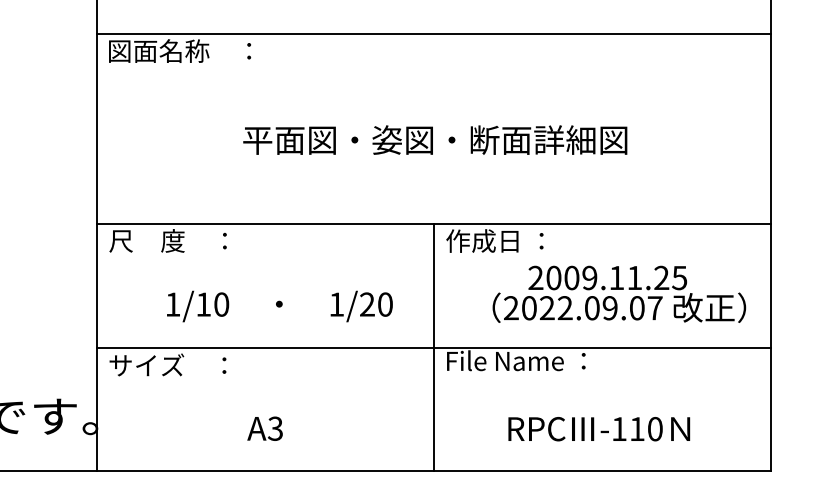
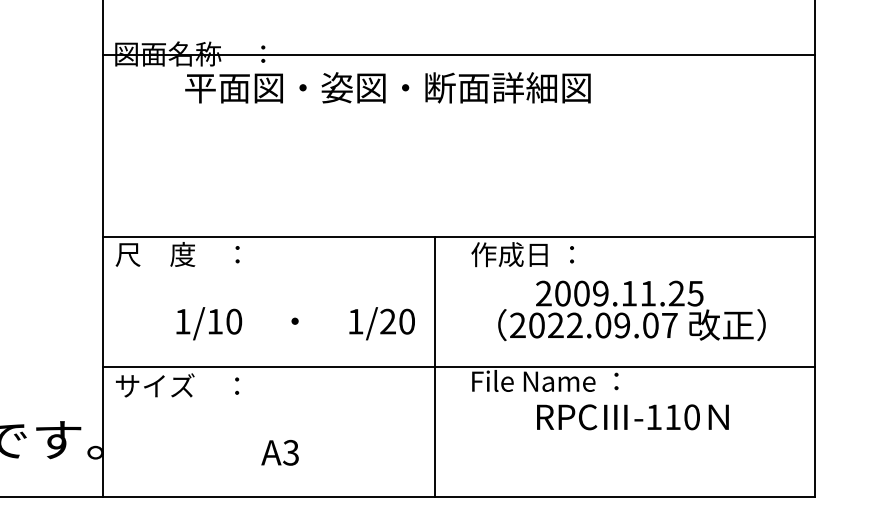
line: (434, 34) -> (458, 55), moved
text: (435, 139) -> (388, 87), moved
text: (619, 293) -> (632, 309), moved
line: (434, 347) -> (434, 367), moved
text: (599, 429) -> (633, 417), moved

